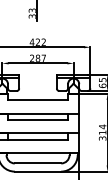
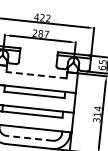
line: (37, 99) -> (36, 74), solid -> dashed
line: (37, 163) -> (29, 138), solid -> dashed

